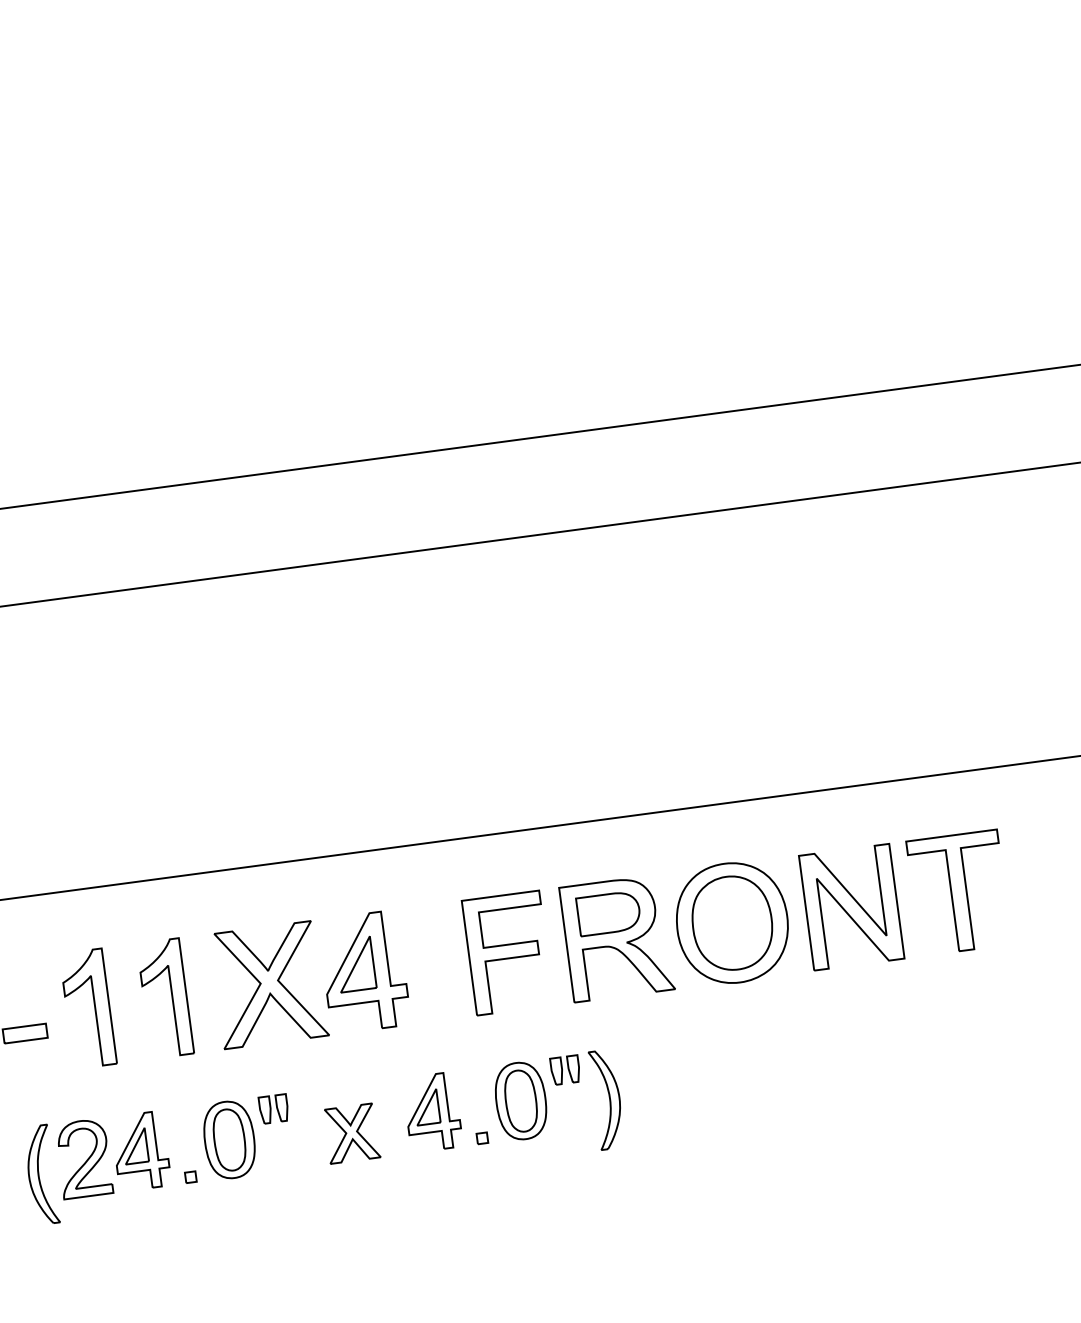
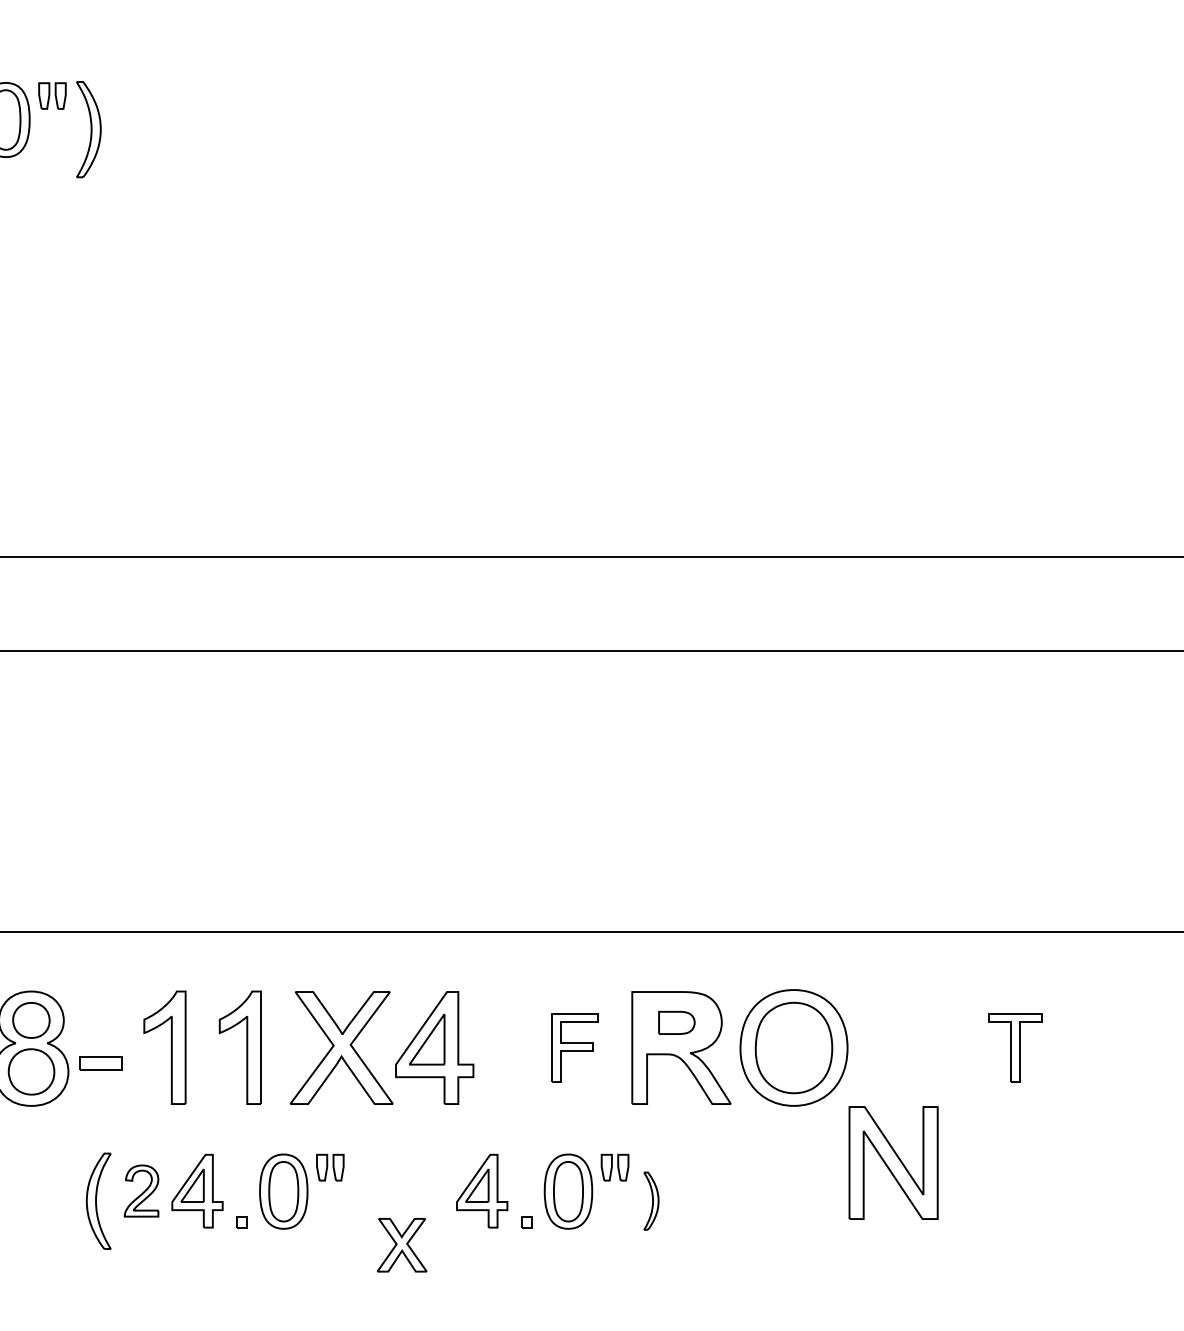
part: (959, 892) -> (1015, 1047), size x0.6
part: (851, 906) -> (893, 1162), moved
part: (608, 913) -> (676, 1022), size x0.6
part: (507, 952) -> (574, 1047), size x0.6
part: (607, 1098) -> (651, 1200), size x0.6
part: (352, 1133) -> (402, 1245), moved
part: (83, 1158) -> (141, 1190), size x0.7

